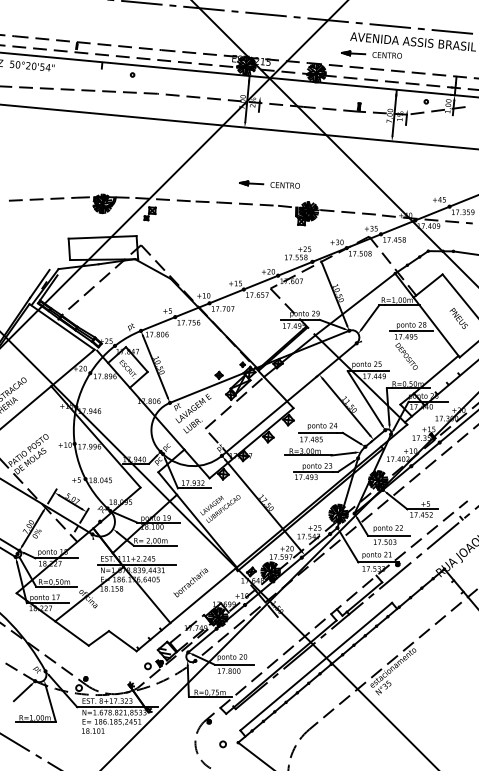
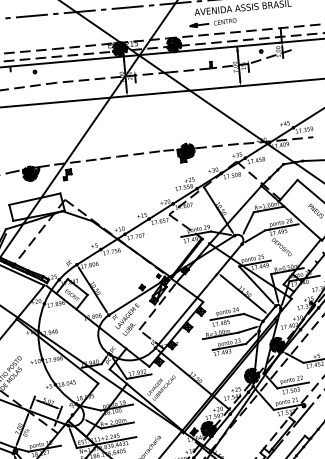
part: (269, 184) -> (153, 135), removed
line: (375, 336) -> (255, 236), added
line: (95, 551) -> (73, 438), added

